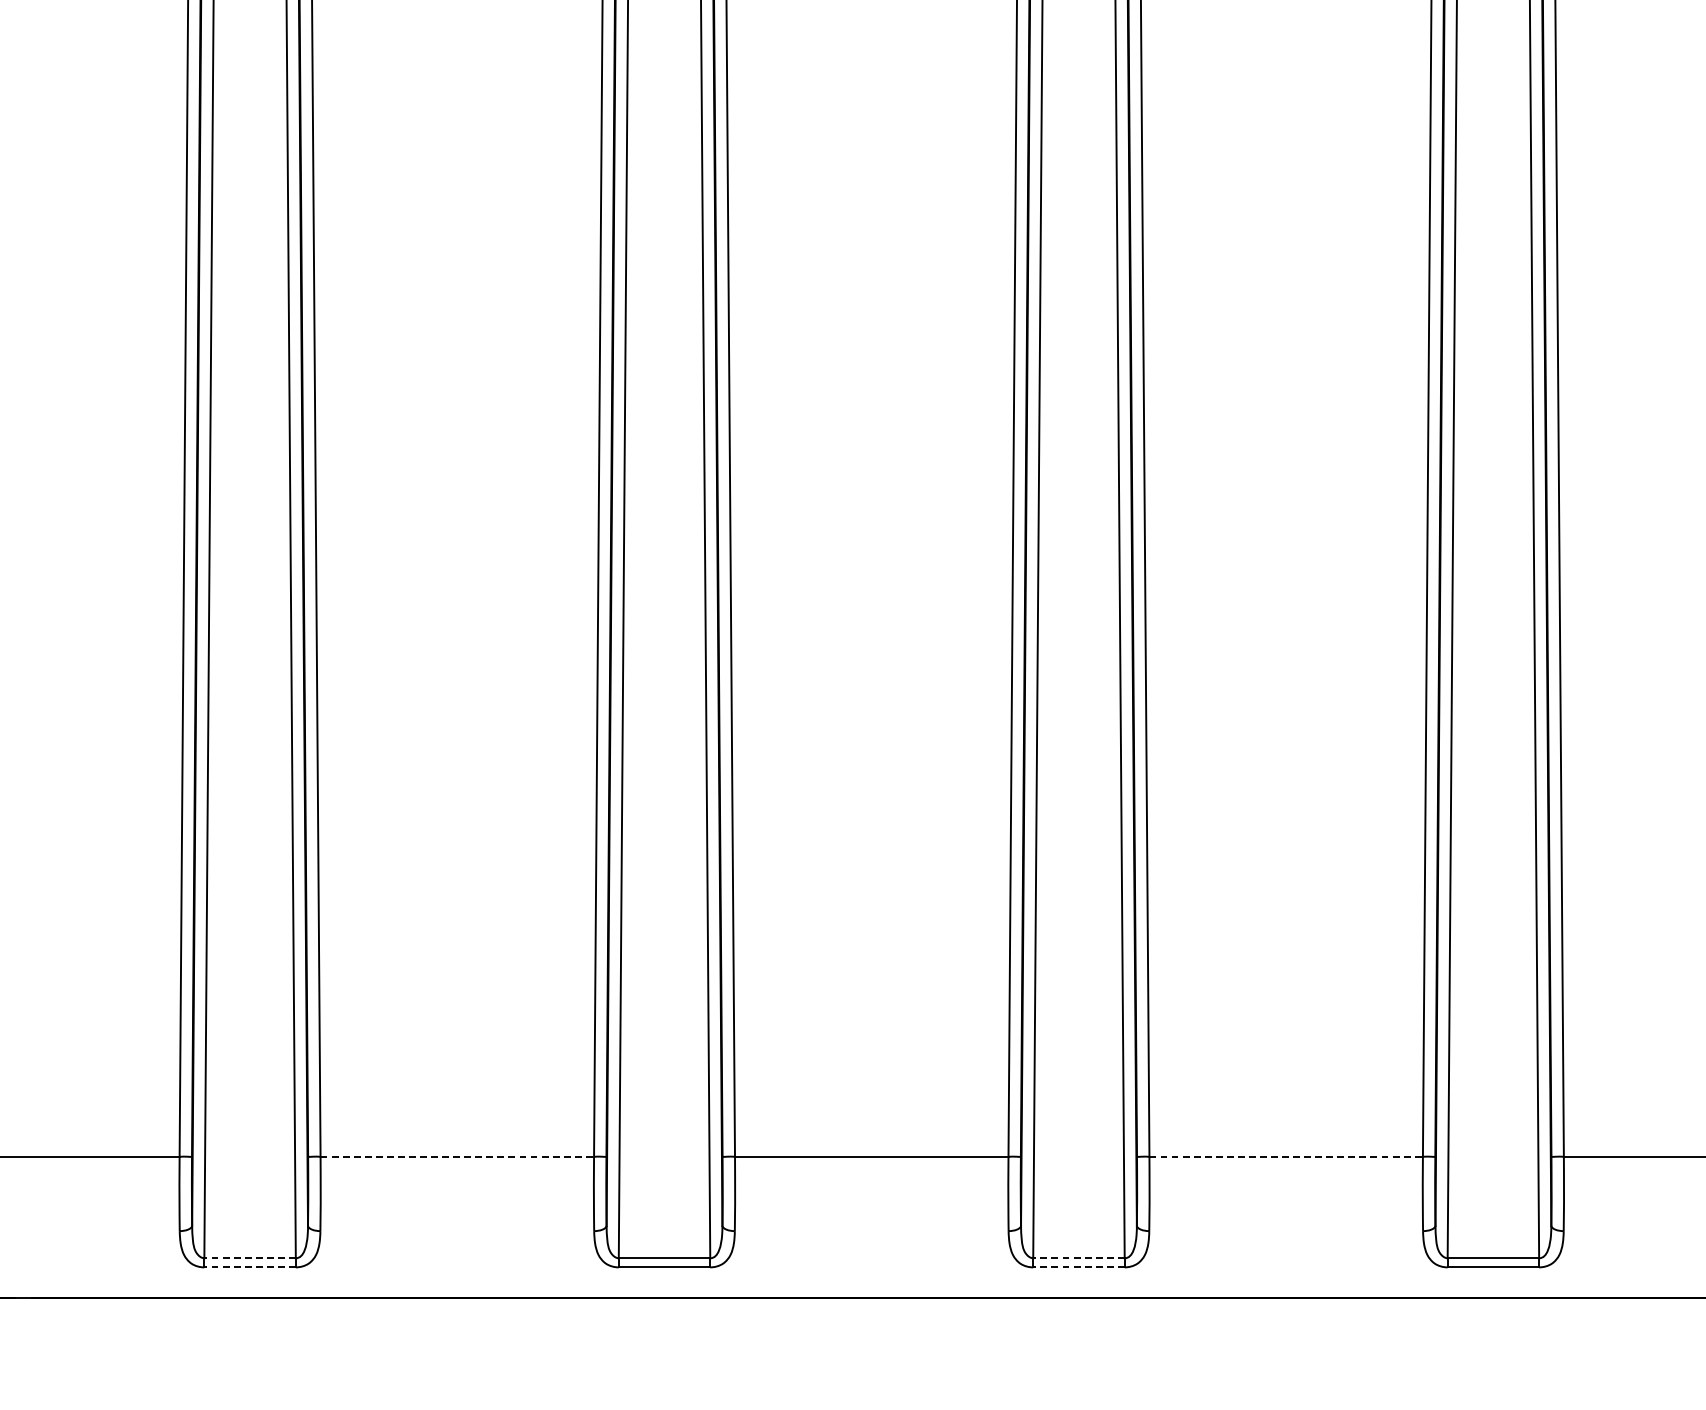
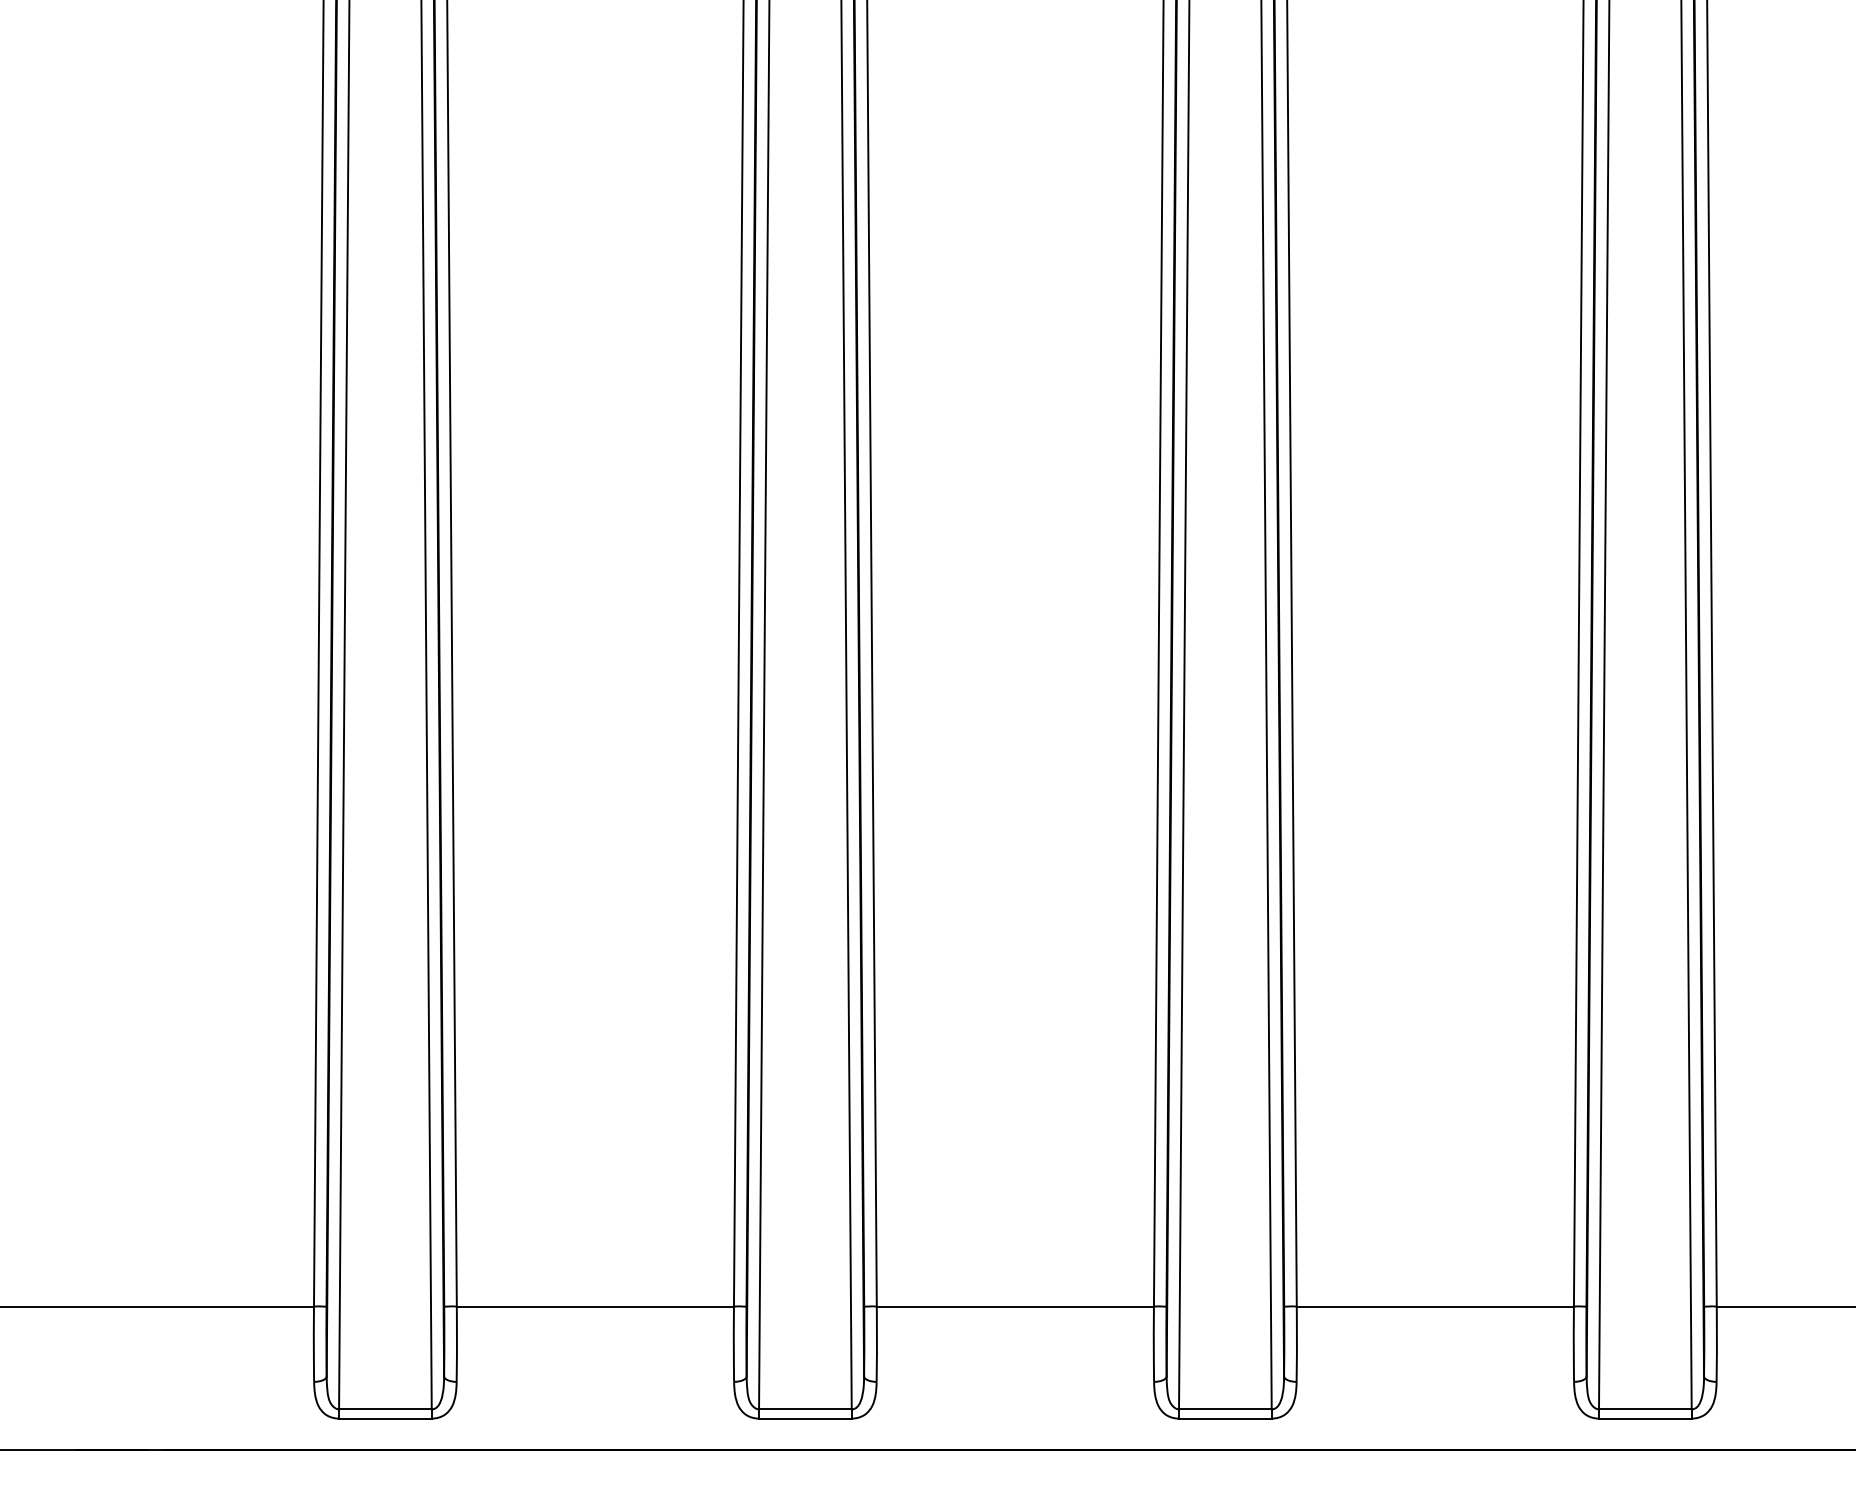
line: (457, 1156) -> (595, 1306), dashed -> solid
line: (1286, 1156) -> (1435, 1306), dashed -> solid
line: (249, 1258) -> (384, 1409), dashed -> solid
line: (1078, 1258) -> (1224, 1409), dashed -> solid
line: (249, 1267) -> (384, 1418), dashed -> solid
line: (1078, 1267) -> (1224, 1418), dashed -> solid

